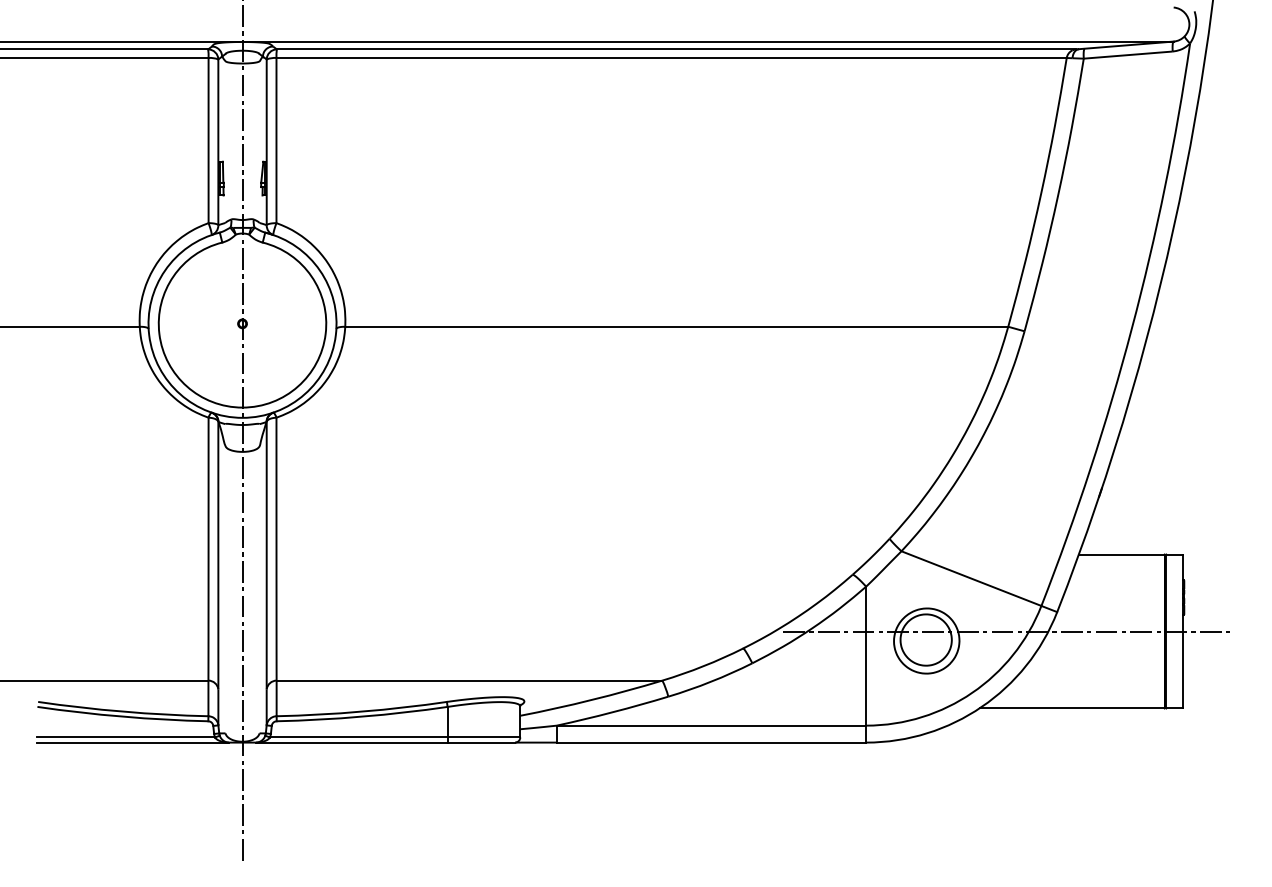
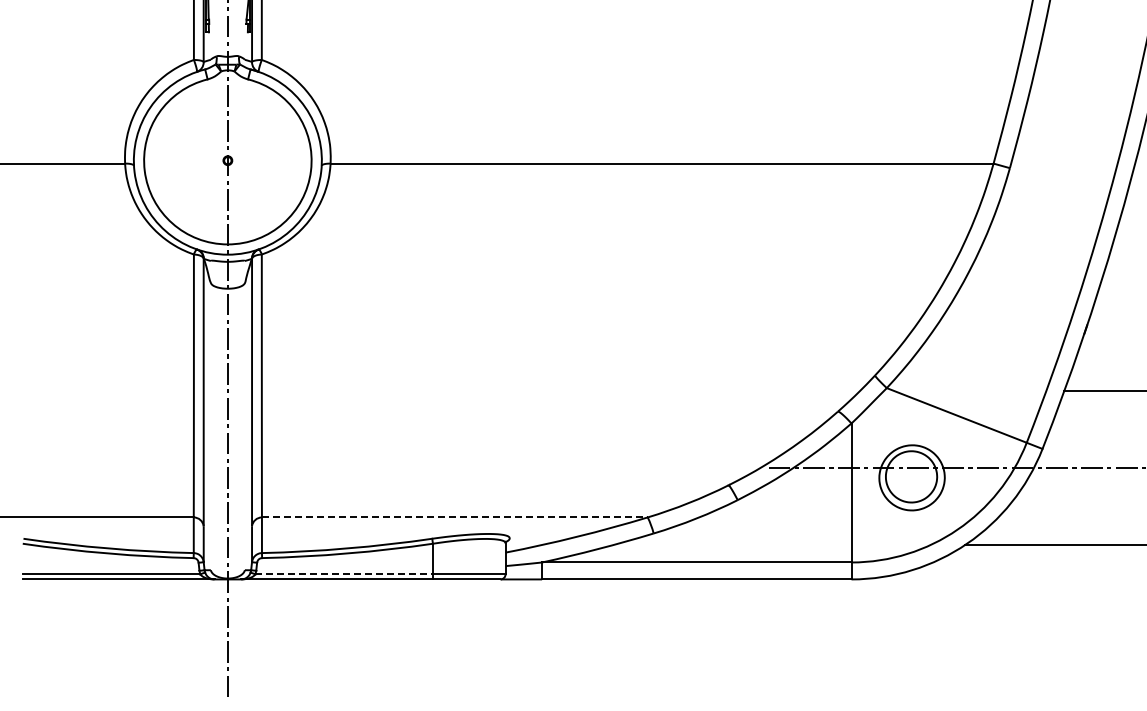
line: (469, 680) -> (454, 517), solid -> dashed
line: (358, 737) -> (343, 574), solid -> dashed

